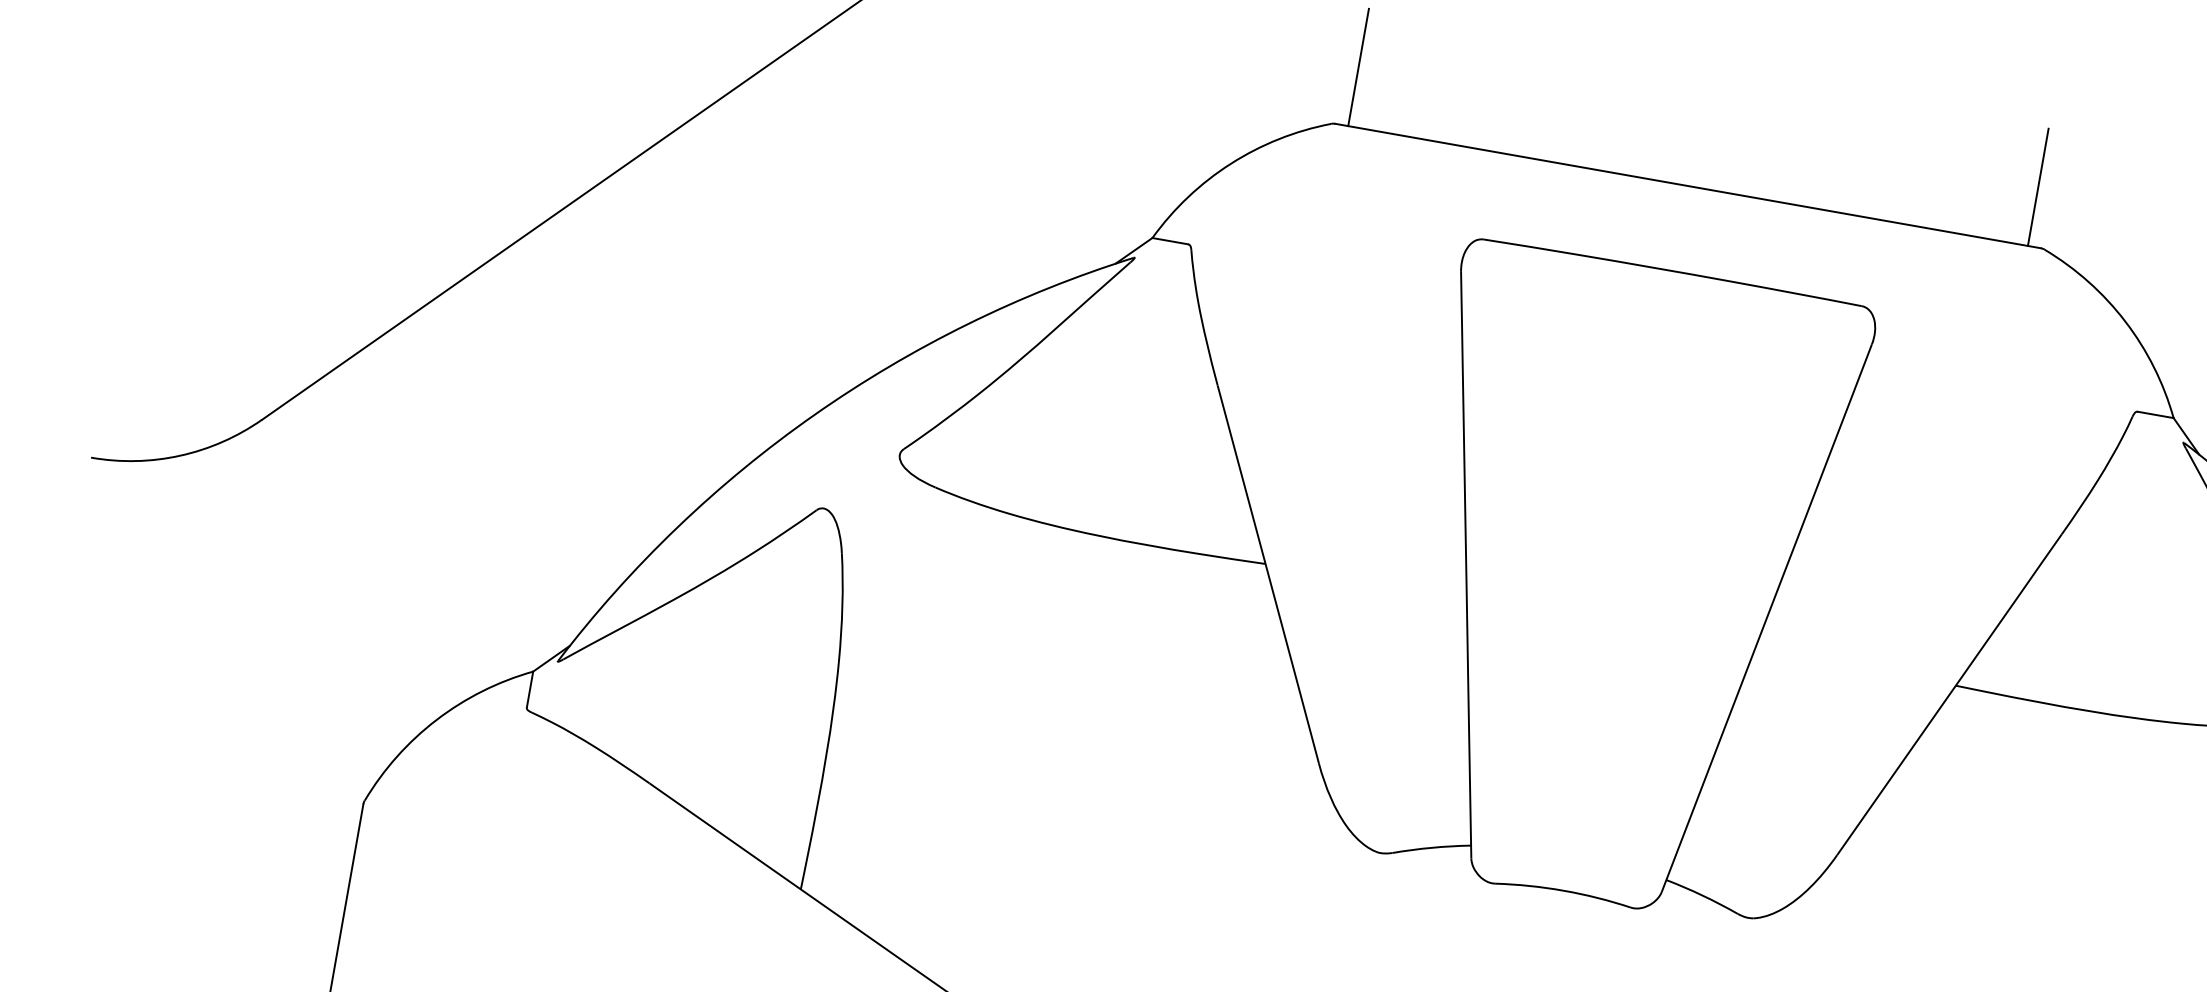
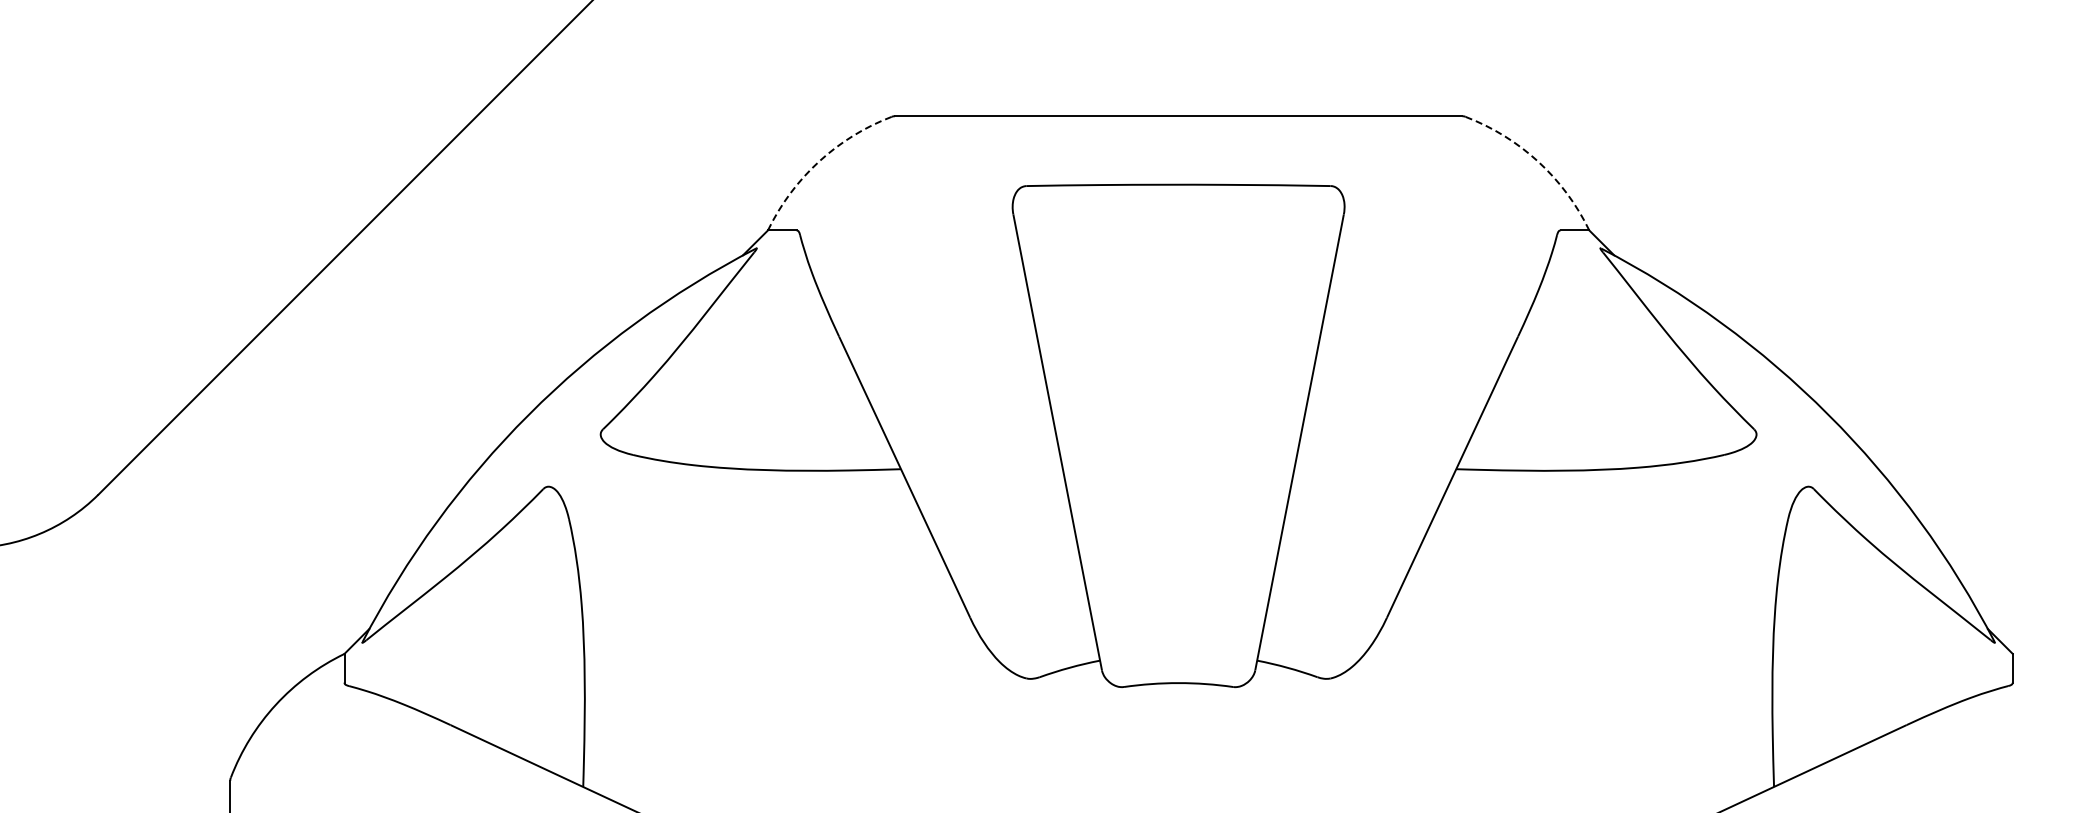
line: (1358, 66) -> (905, 68), removed
arc: (1230, 163) -> (818, 161), solid -> dashed
line: (2039, 186) -> (1452, 68), removed
arc: (2125, 321) -> (1538, 161), solid -> dashed

